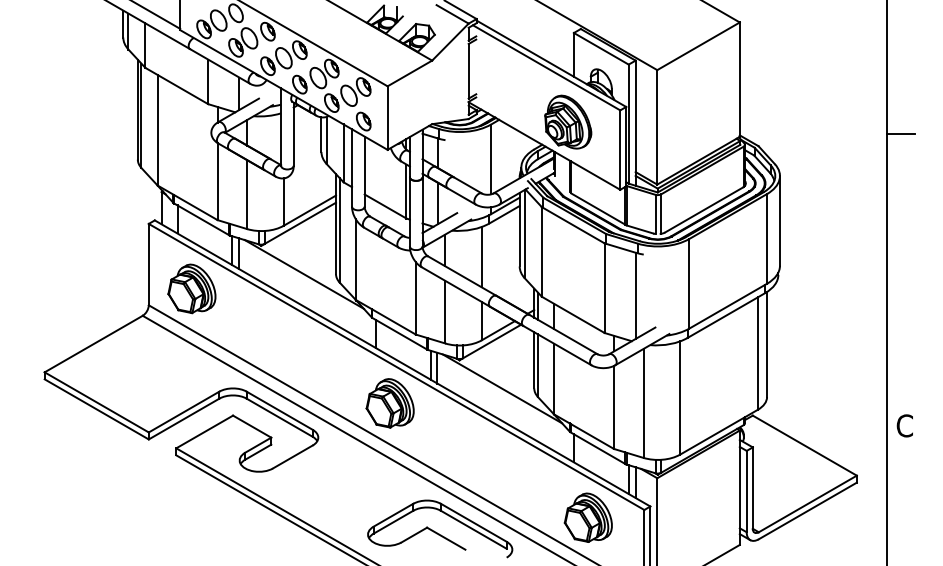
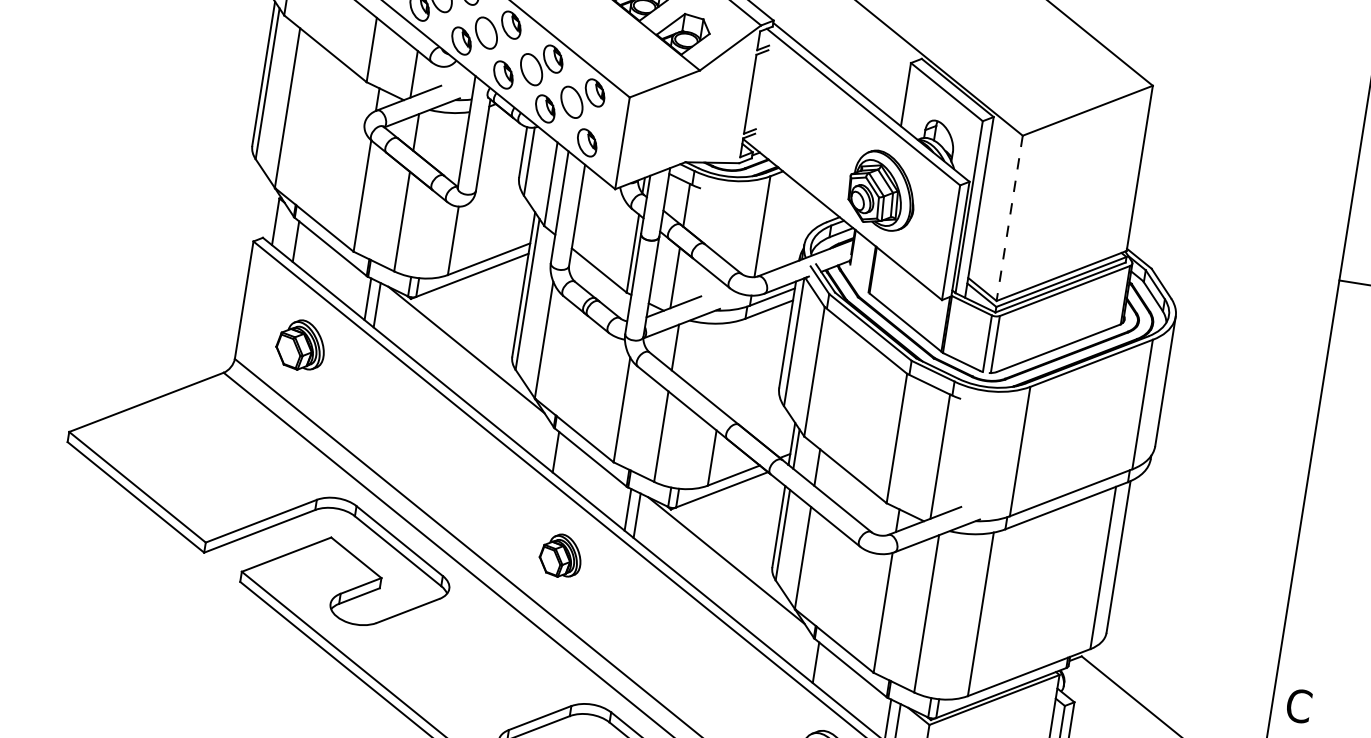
line: (657, 127) -> (1009, 218), solid -> dashed
line: (481, 256) -> (726, 364), removed
part: (191, 288) -> (300, 344), size x0.7
part: (389, 403) -> (559, 555), size x0.6

